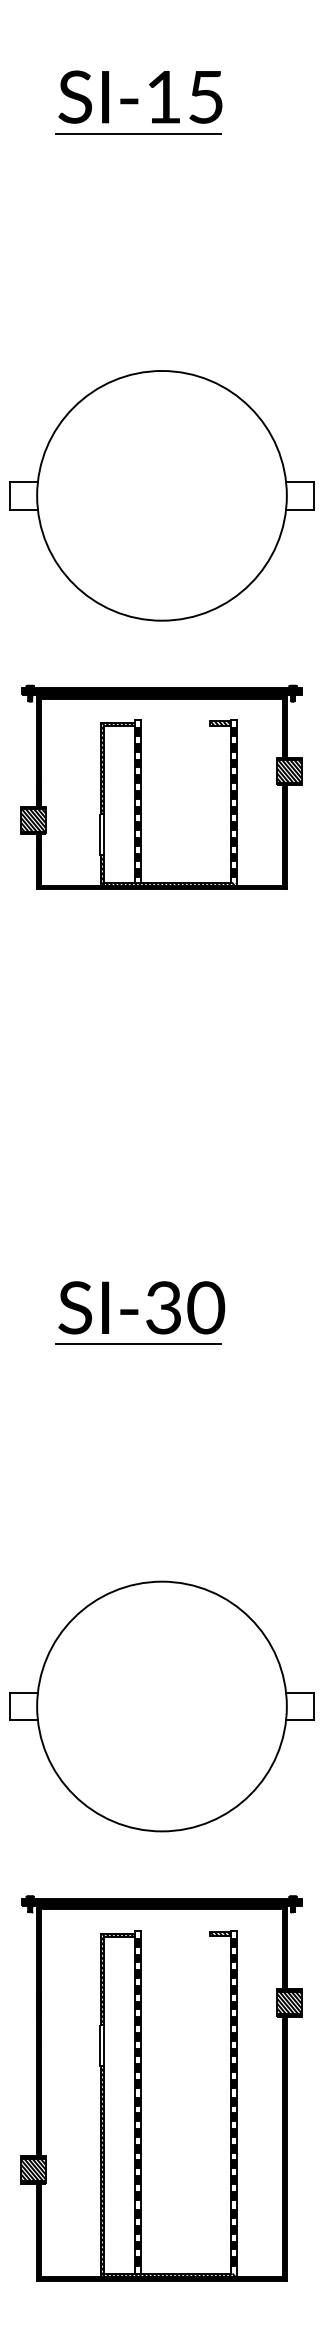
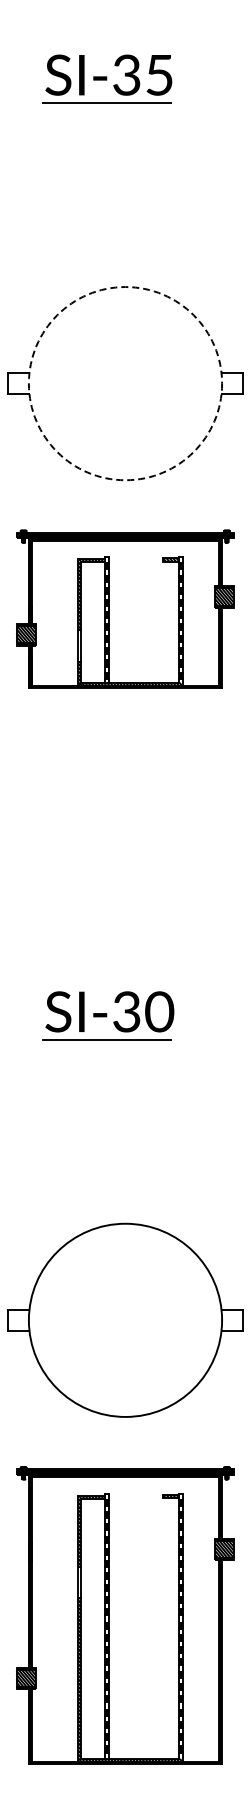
text: (163, 96) -> (126, 74), SI-15 -> SI-35
circle: (162, 495) -> (125, 383), solid -> dashed

